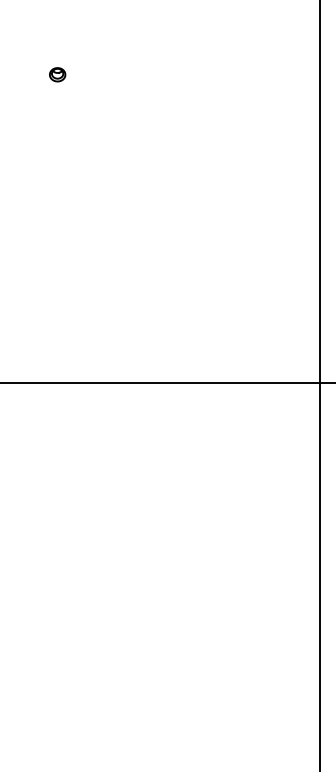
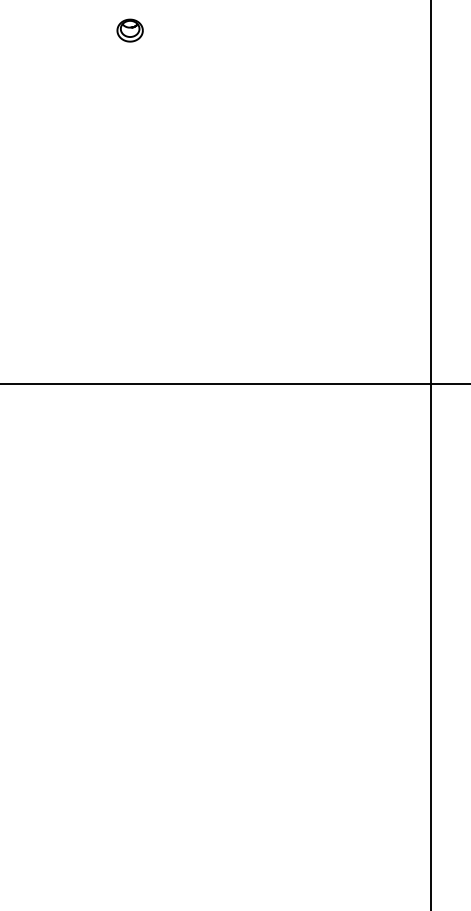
part: (57, 74) -> (129, 30), size x1.43

